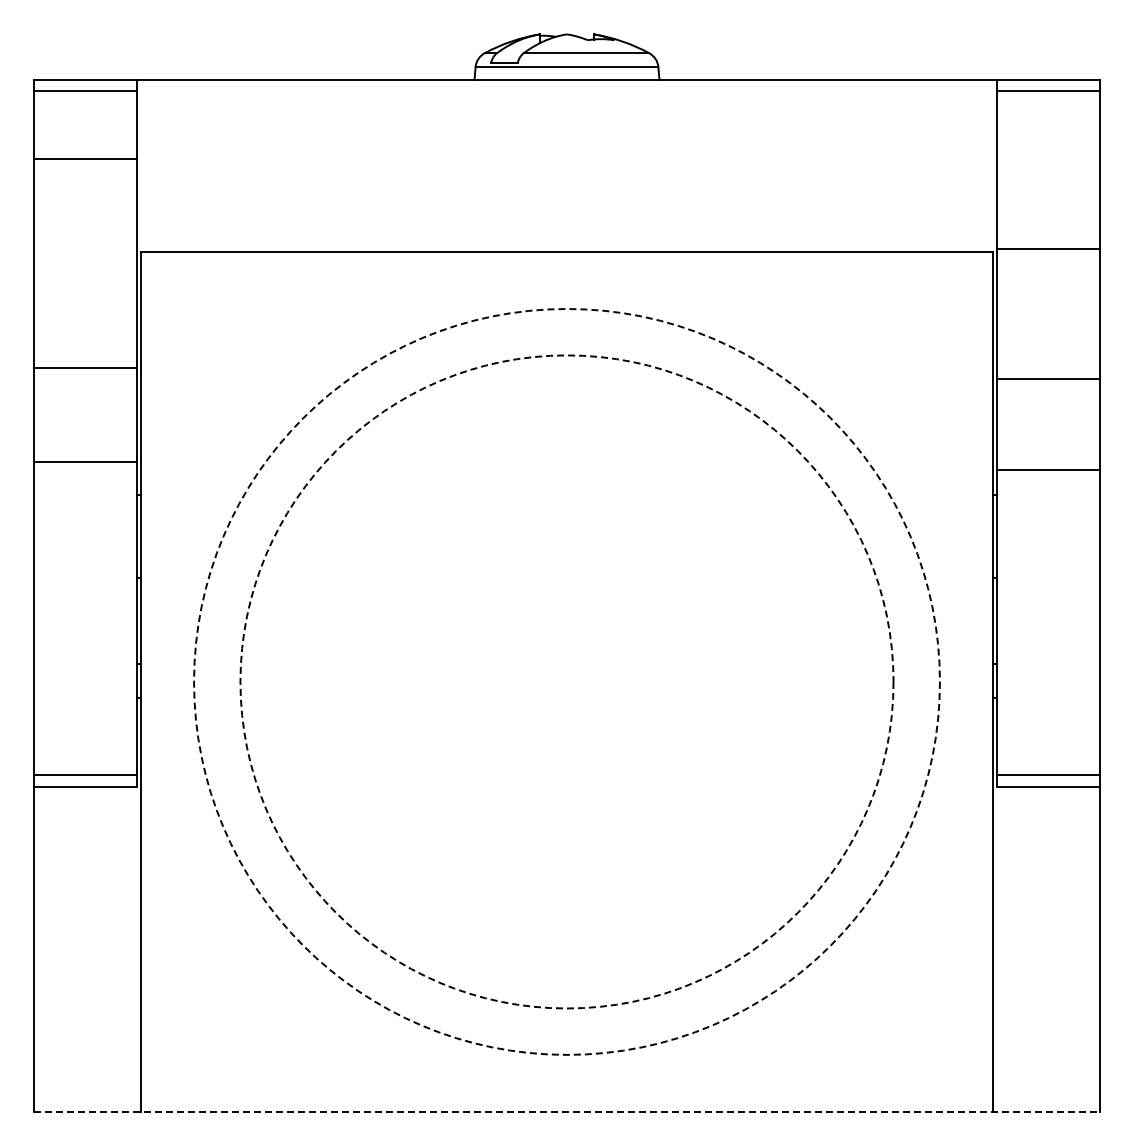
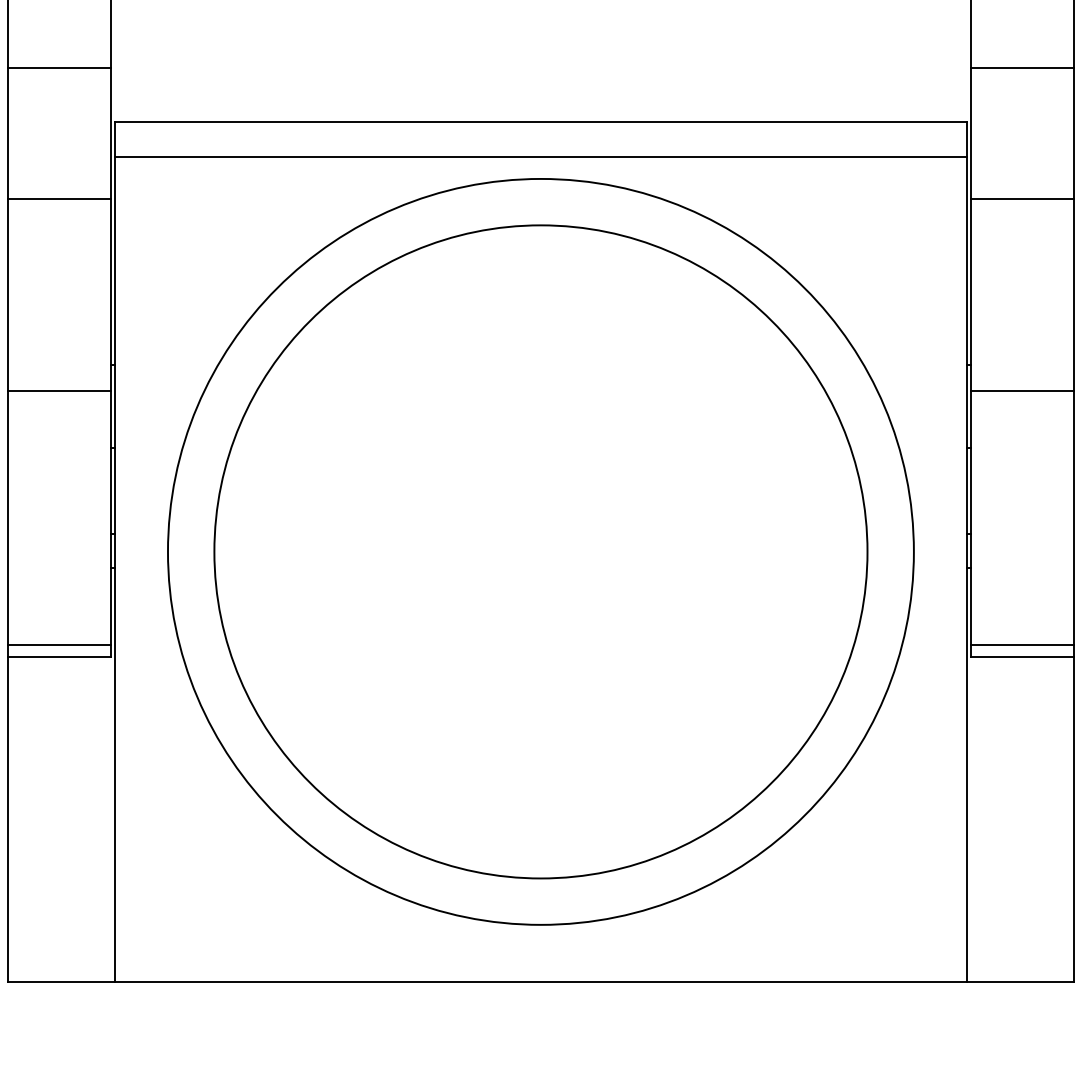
line: (85, 159) -> (59, 68), moved
line: (1047, 249) -> (1021, 68), moved
line: (566, 286) -> (540, 156), added
line: (85, 367) -> (59, 198), moved
line: (1047, 378) -> (1021, 198), moved
line: (85, 461) -> (59, 390), moved
line: (1047, 469) -> (1021, 390), moved
circle: (566, 681) -> (540, 551), dashed -> solid
circle: (566, 681) -> (540, 551), dashed -> solid
line: (567, 1111) -> (541, 981), dashed -> solid

